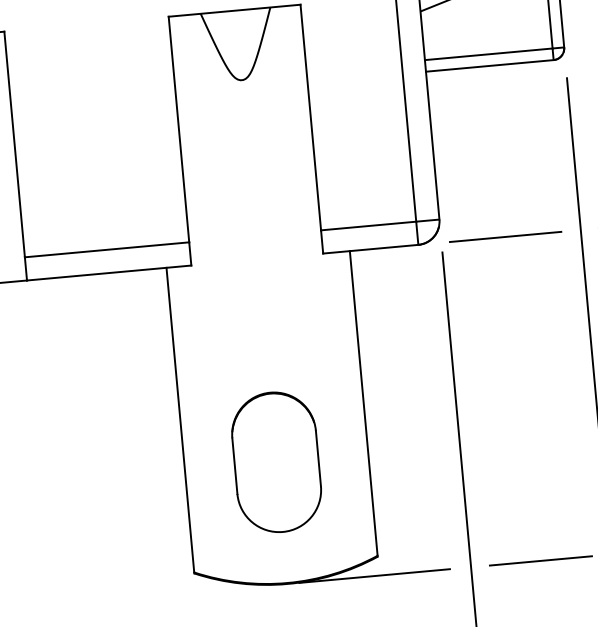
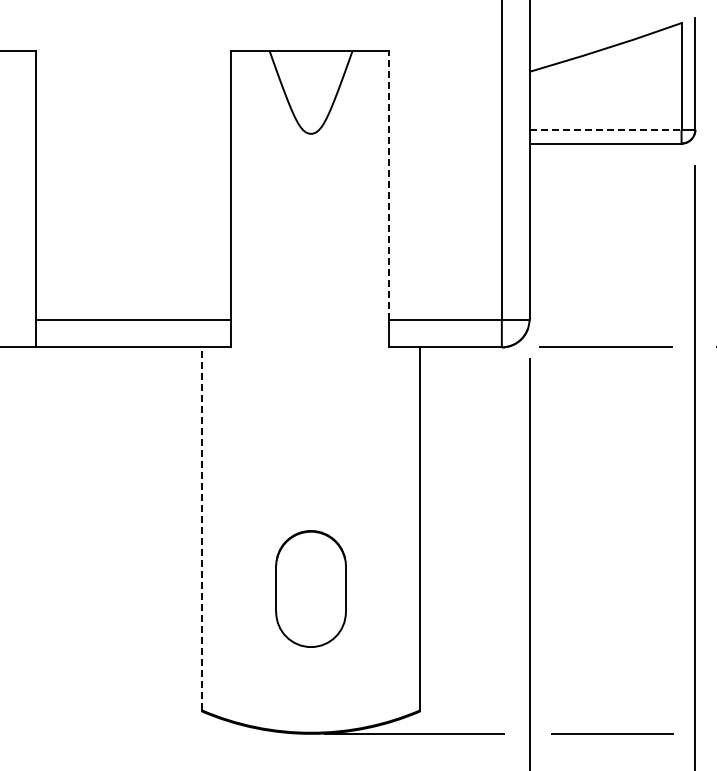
line: (489, 53) -> (606, 129), solid -> dashed
line: (310, 116) -> (388, 184), solid -> dashed
line: (180, 419) -> (201, 528), solid -> dashed
part: (276, 461) -> (310, 588), size x0.7

